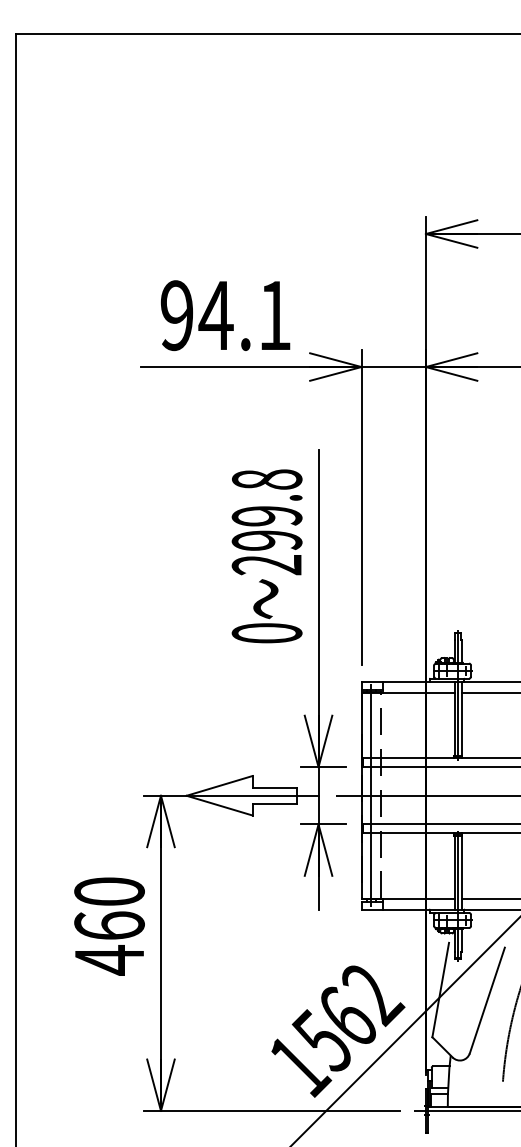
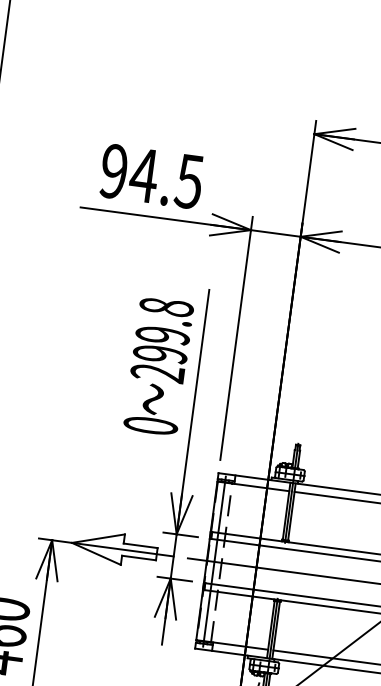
text: (273, 316) -> (188, 182), 94.1 -> 94.5

